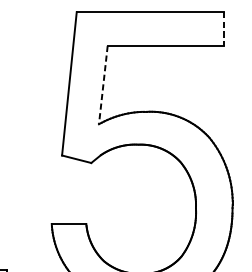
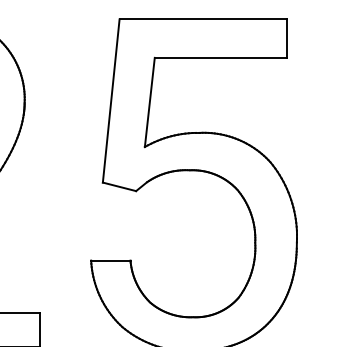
line: (224, 29) -> (287, 39), dashed -> solid
line: (103, 85) -> (149, 102), dashed -> solid

